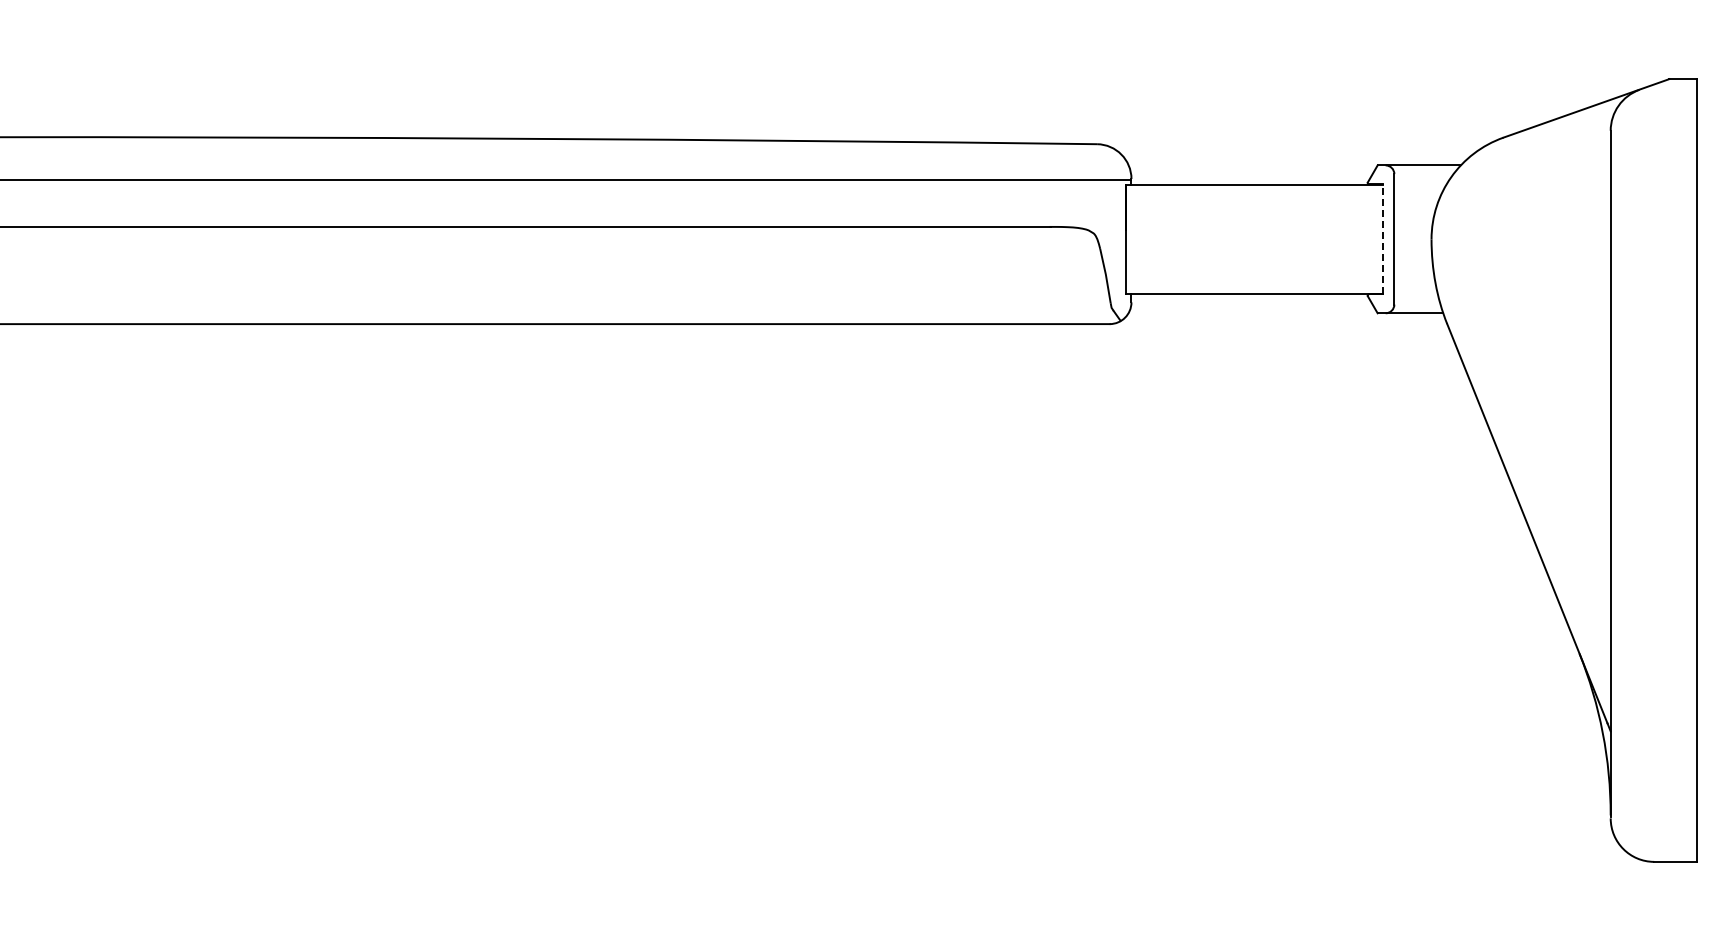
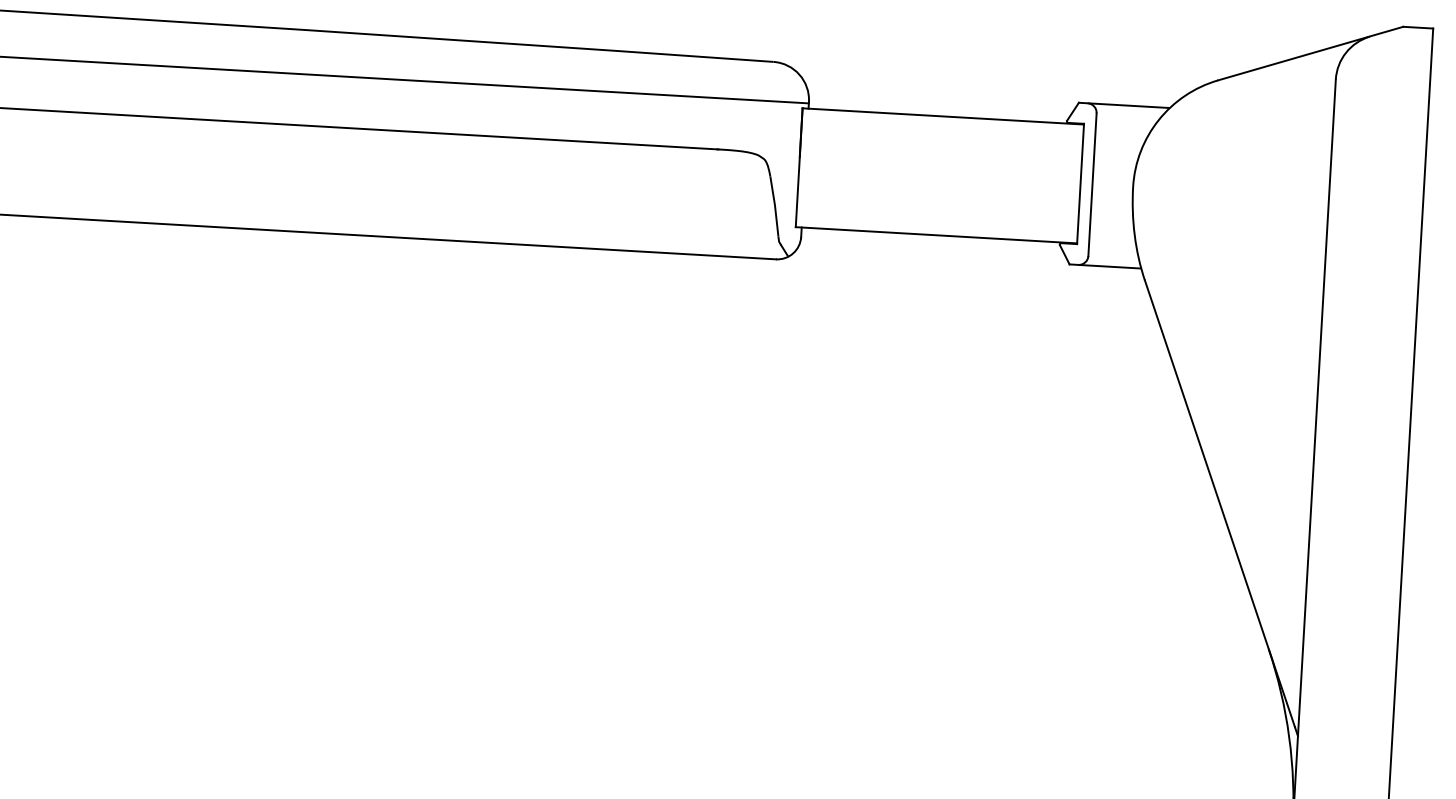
line: (1383, 238) -> (1080, 183), dashed -> solid

